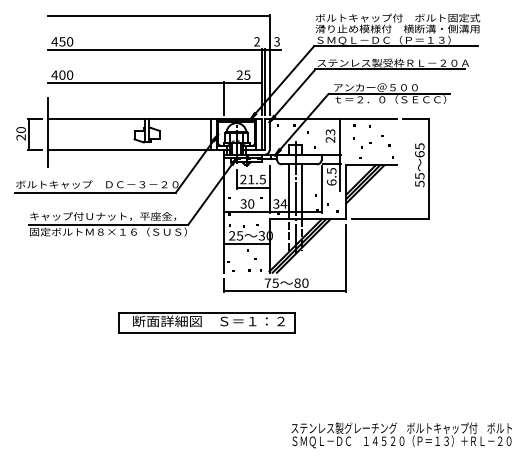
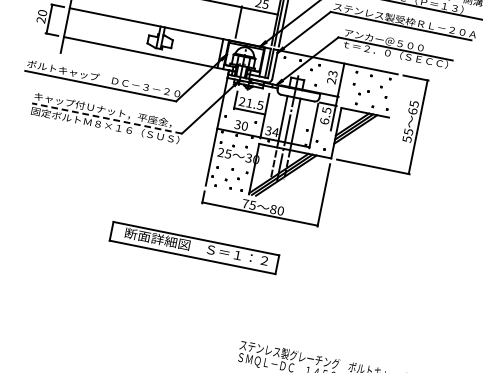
line: (108, 224) -> (106, 118), solid -> dashed
line: (246, 243) -> (232, 162), removed
part: (206, 322) -> (194, 247), moved

